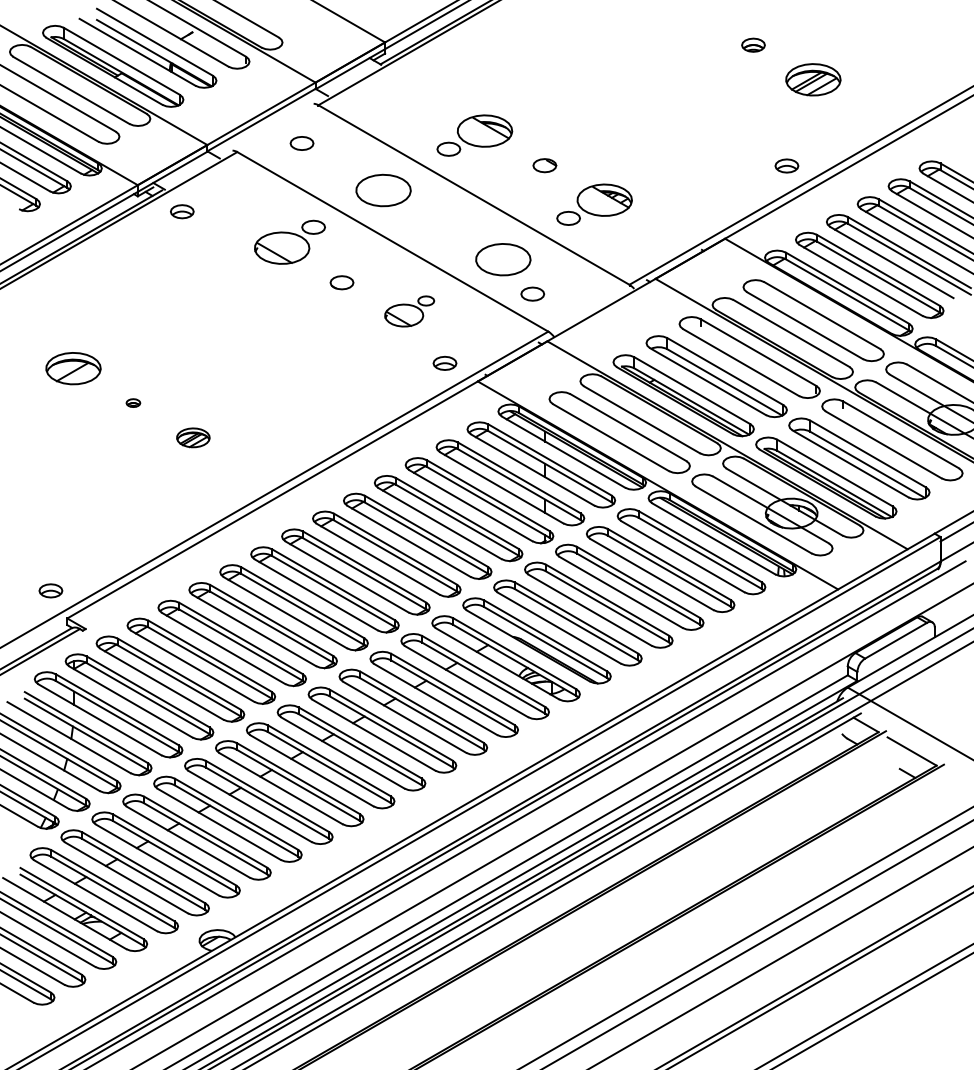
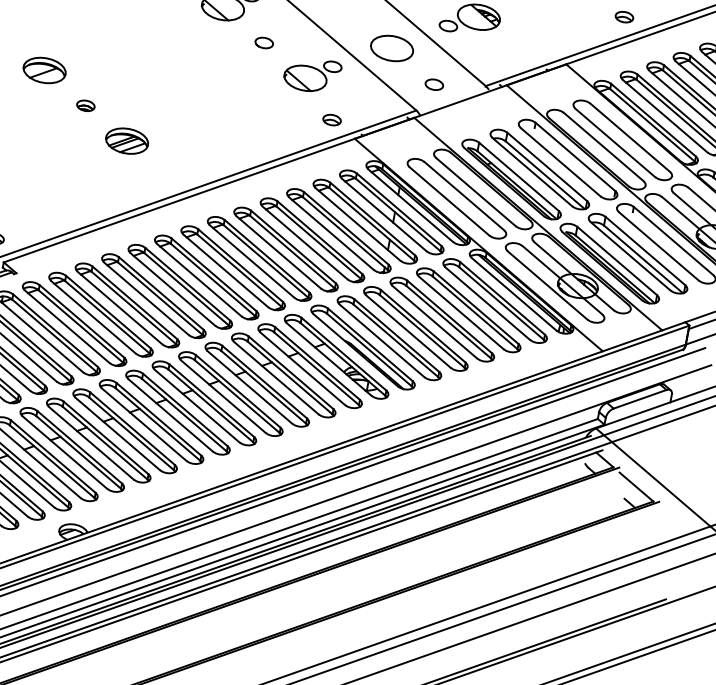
part: (532, 293) -> (434, 84), moved
part: (409, 311) -> (312, 74), size x1.43
part: (133, 402) -> (86, 105), size x1.67
part: (193, 437) -> (127, 140), size x1.67

